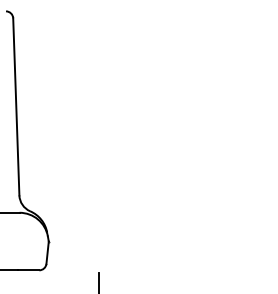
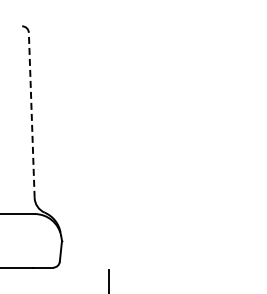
line: (16, 107) -> (31, 115), solid -> dashed

